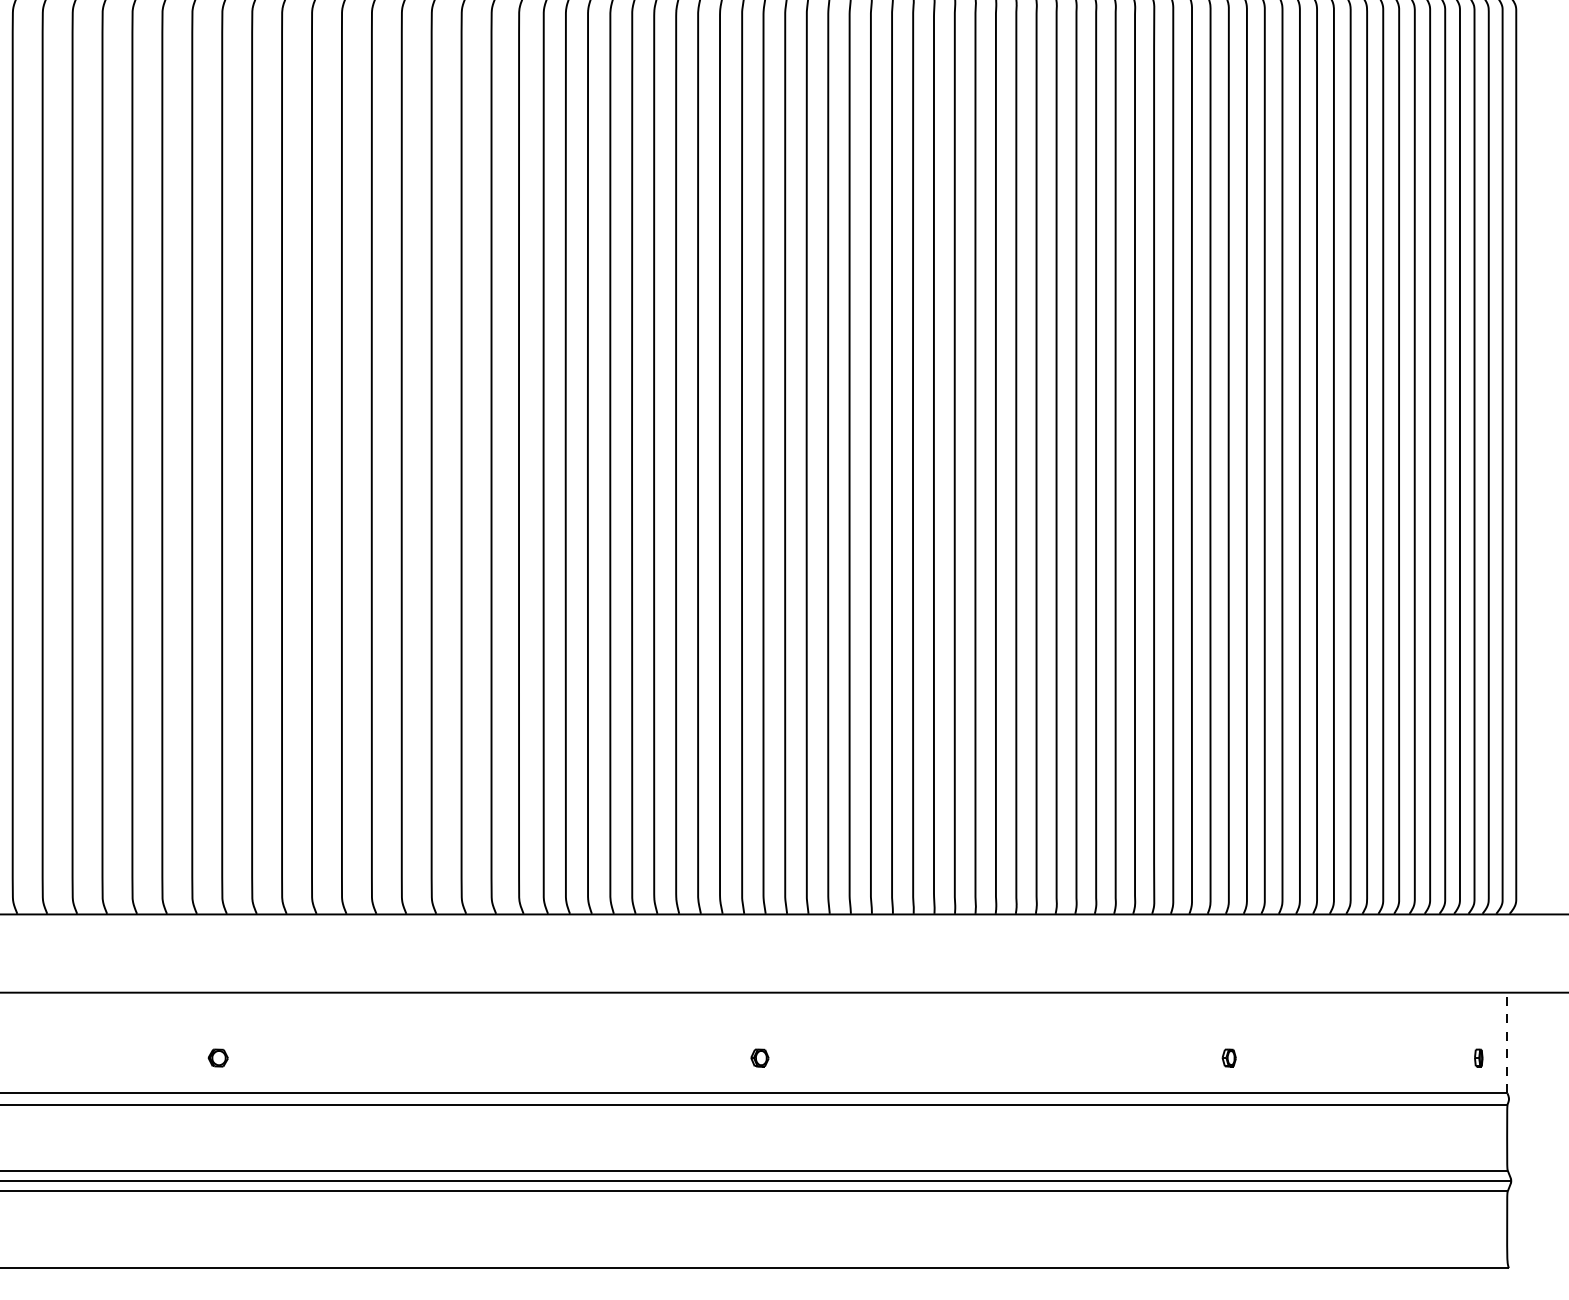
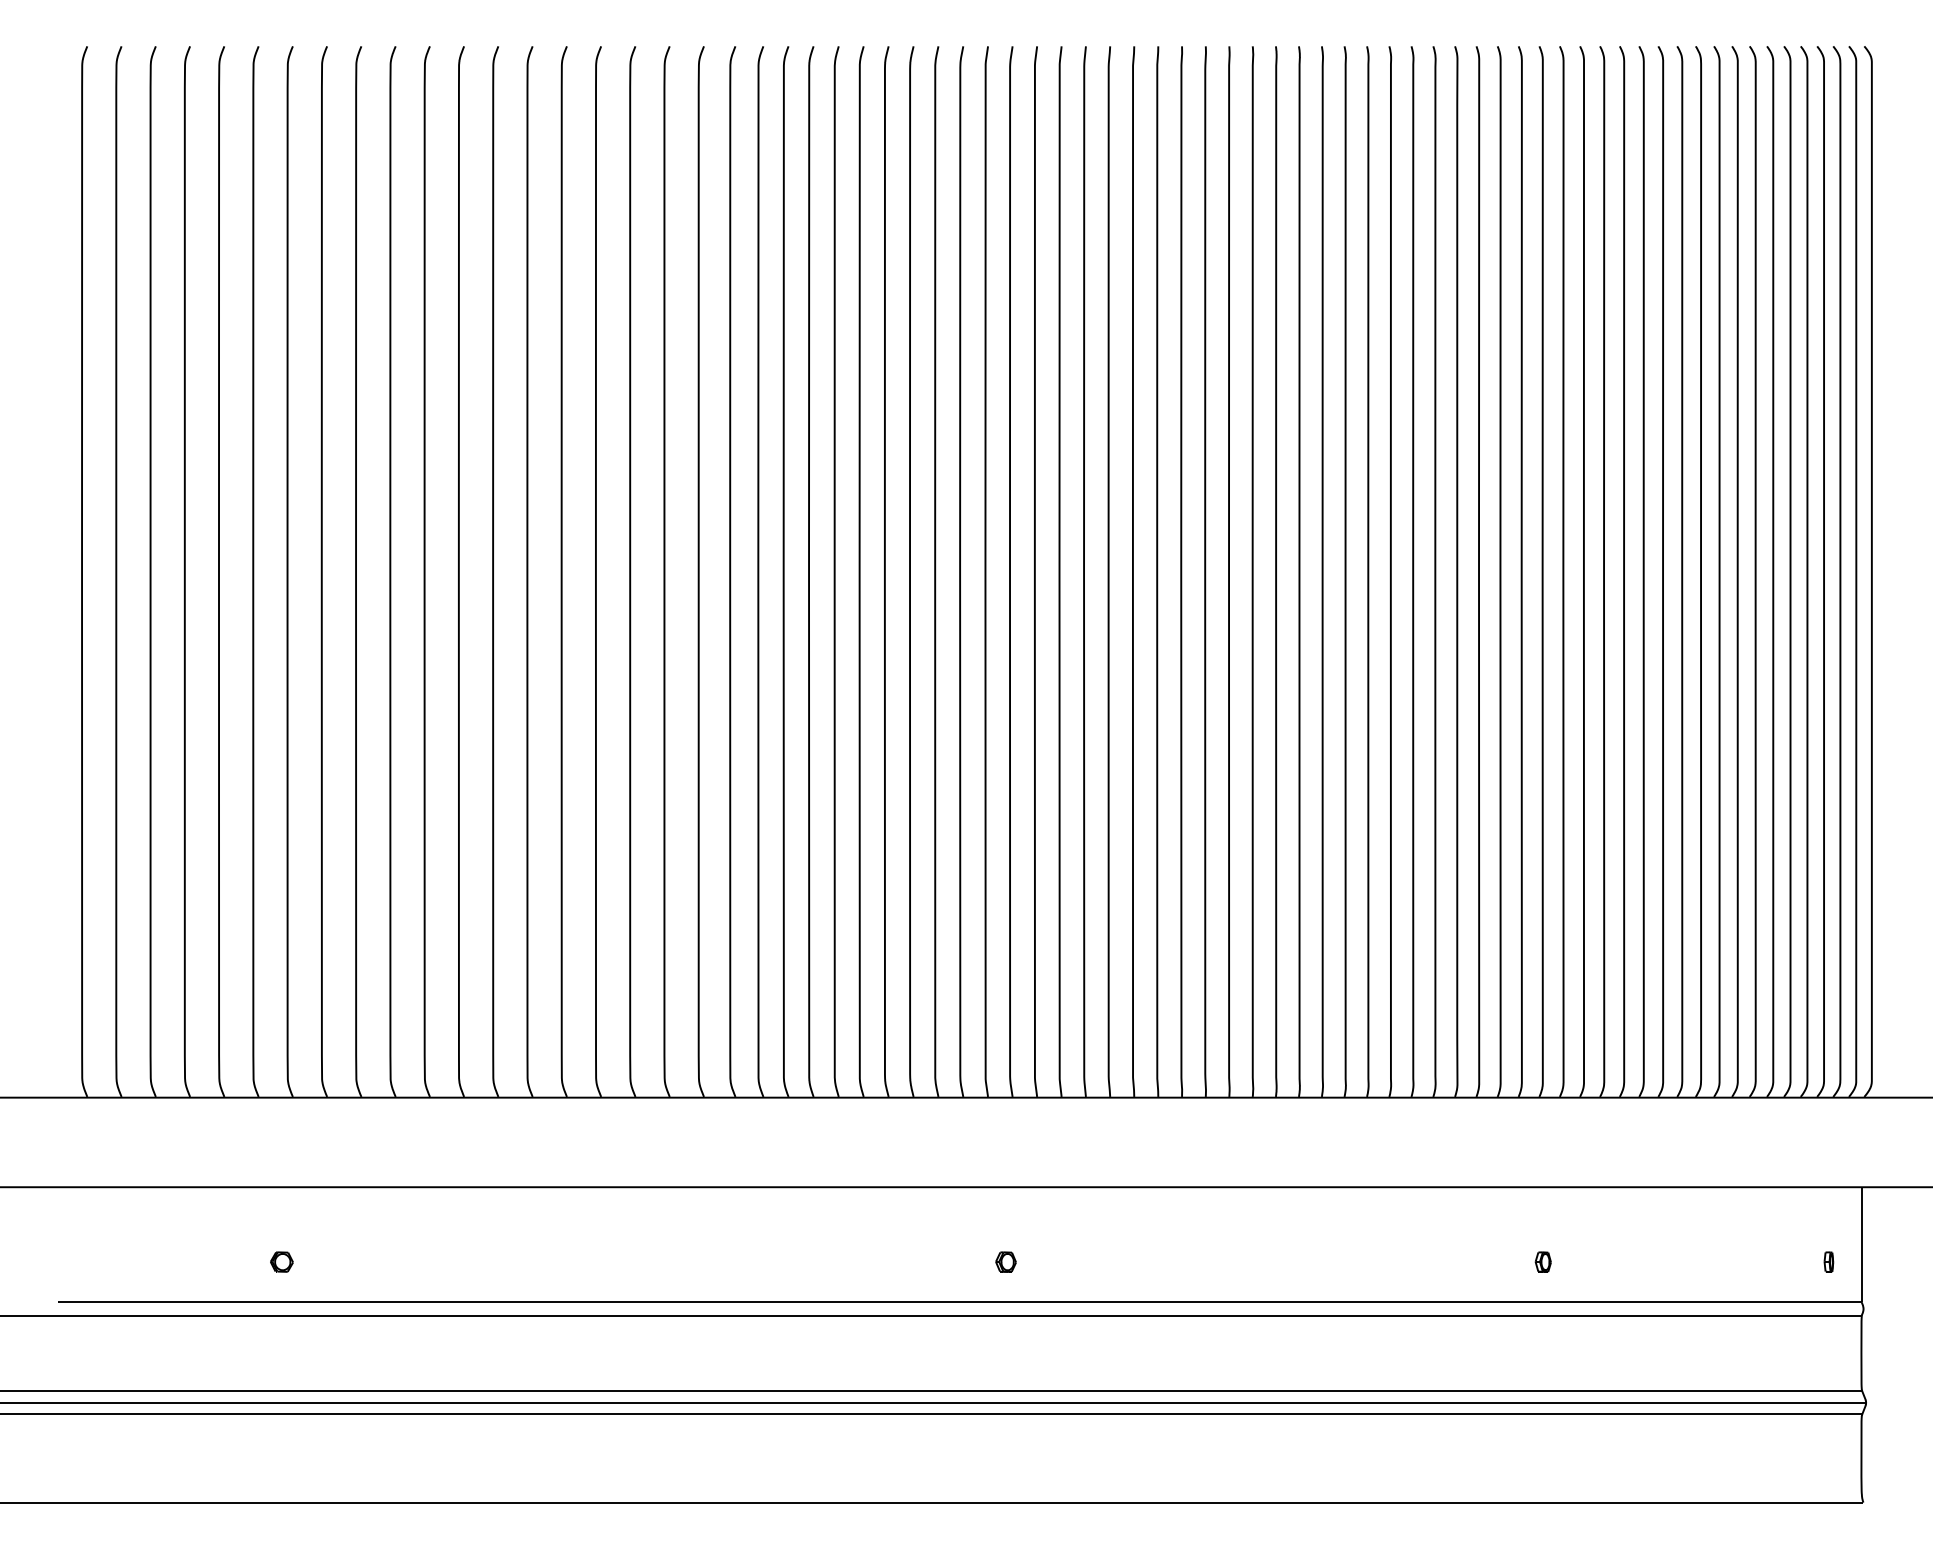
line: (1507, 1042) -> (1861, 1244), dashed -> solid
part: (217, 1057) -> (281, 1261), moved

